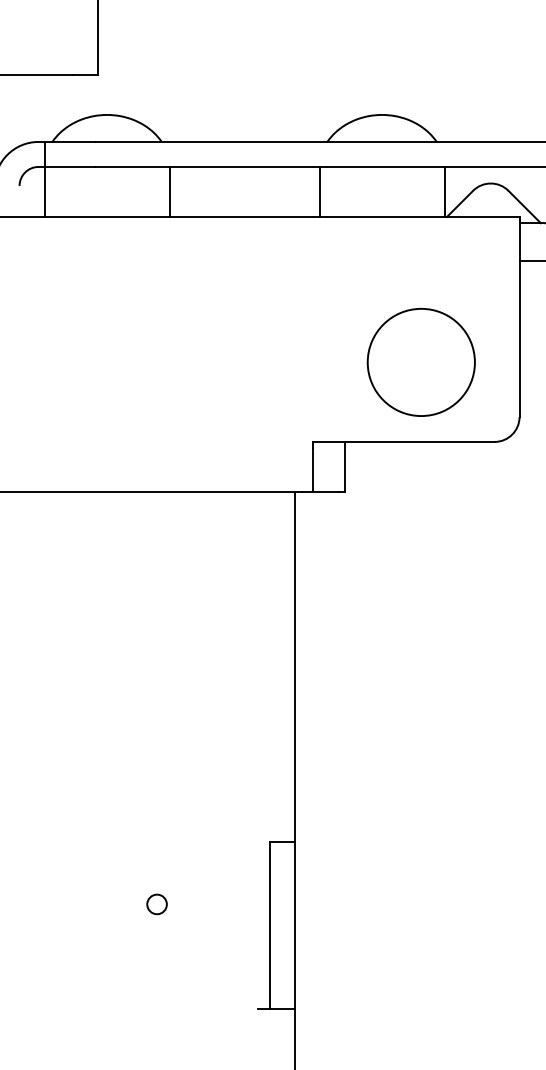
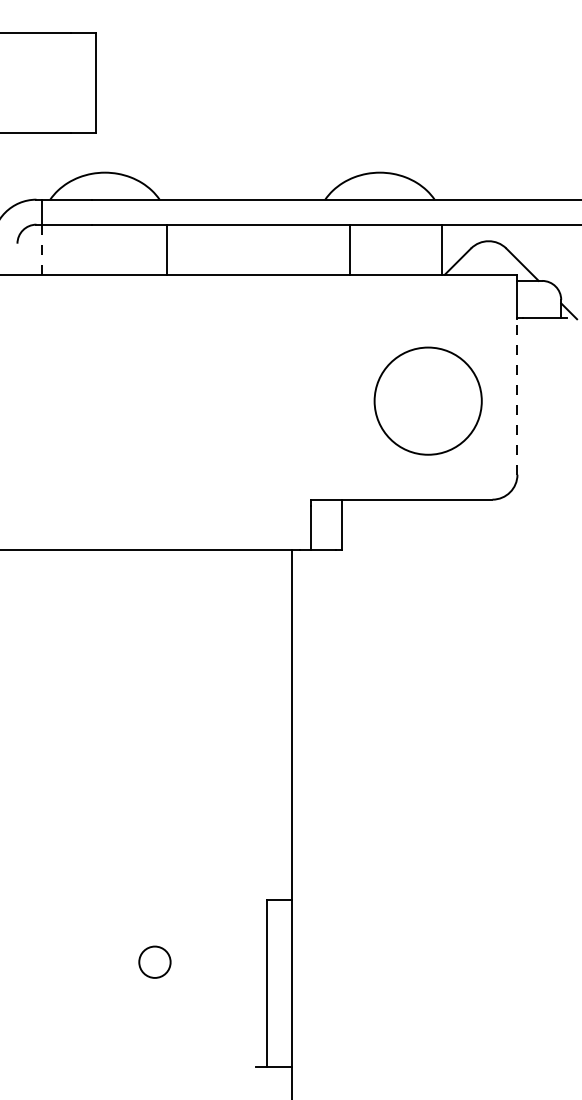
line: (44, 191) -> (42, 249), solid -> dashed
line: (319, 191) -> (350, 249), moved
line: (519, 338) -> (517, 396), solid -> dashed
circle: (420, 361) -> (427, 400), moved
circle: (156, 903) -> (154, 961), size x1.6

